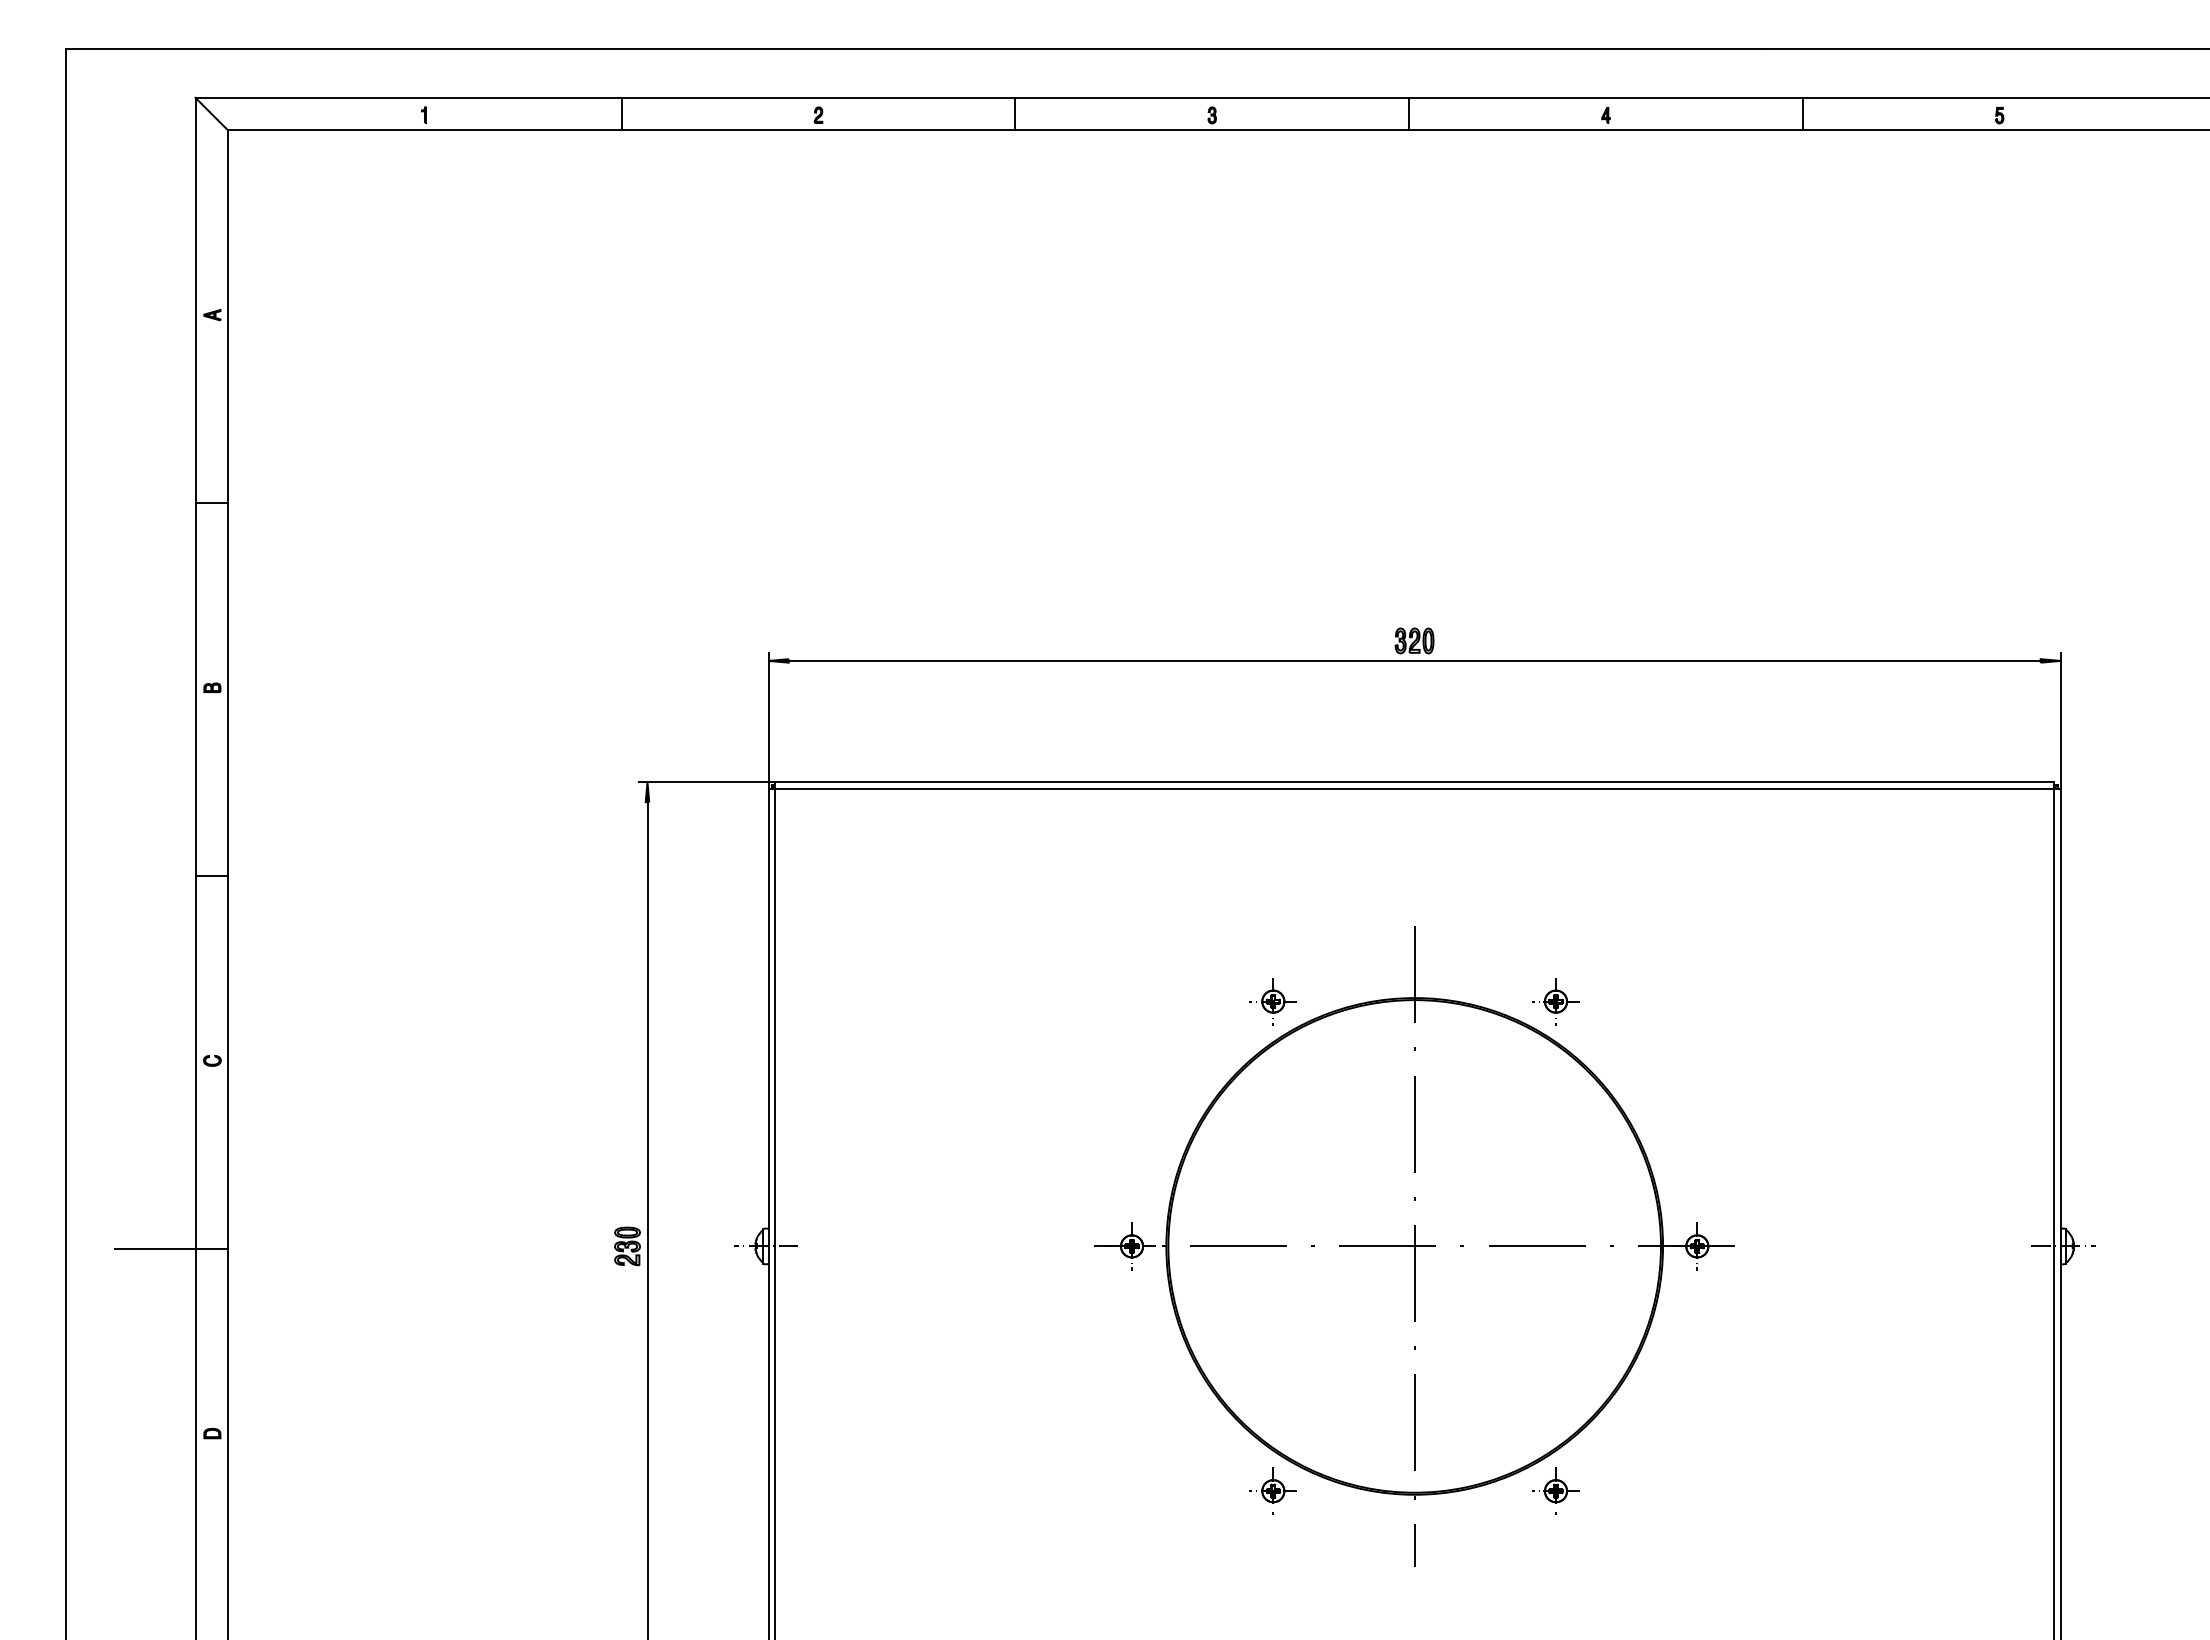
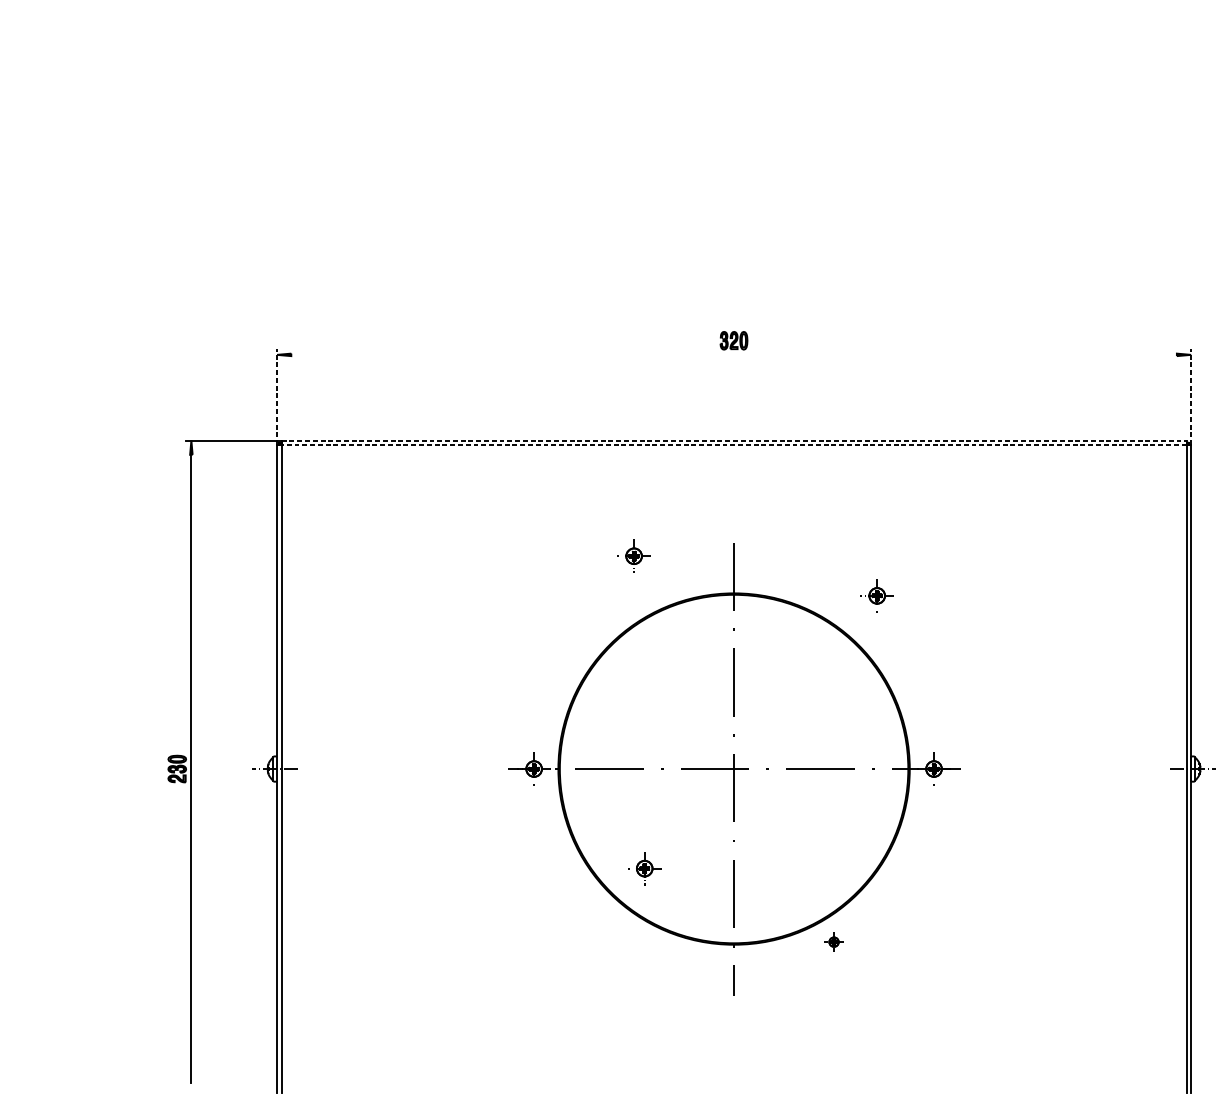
line: (1414, 660) -> (733, 354), removed
line: (768, 720) -> (276, 397), solid -> dashed
line: (2060, 720) -> (1190, 397), solid -> dashed
line: (1414, 782) -> (733, 440), solid -> dashed
line: (1414, 788) -> (733, 445), solid -> dashed
part: (1272, 1001) -> (633, 556), moved
part: (1555, 1001) -> (876, 595), moved
part: (1272, 1490) -> (644, 868), moved
part: (1555, 1490) -> (833, 941), size x0.6

